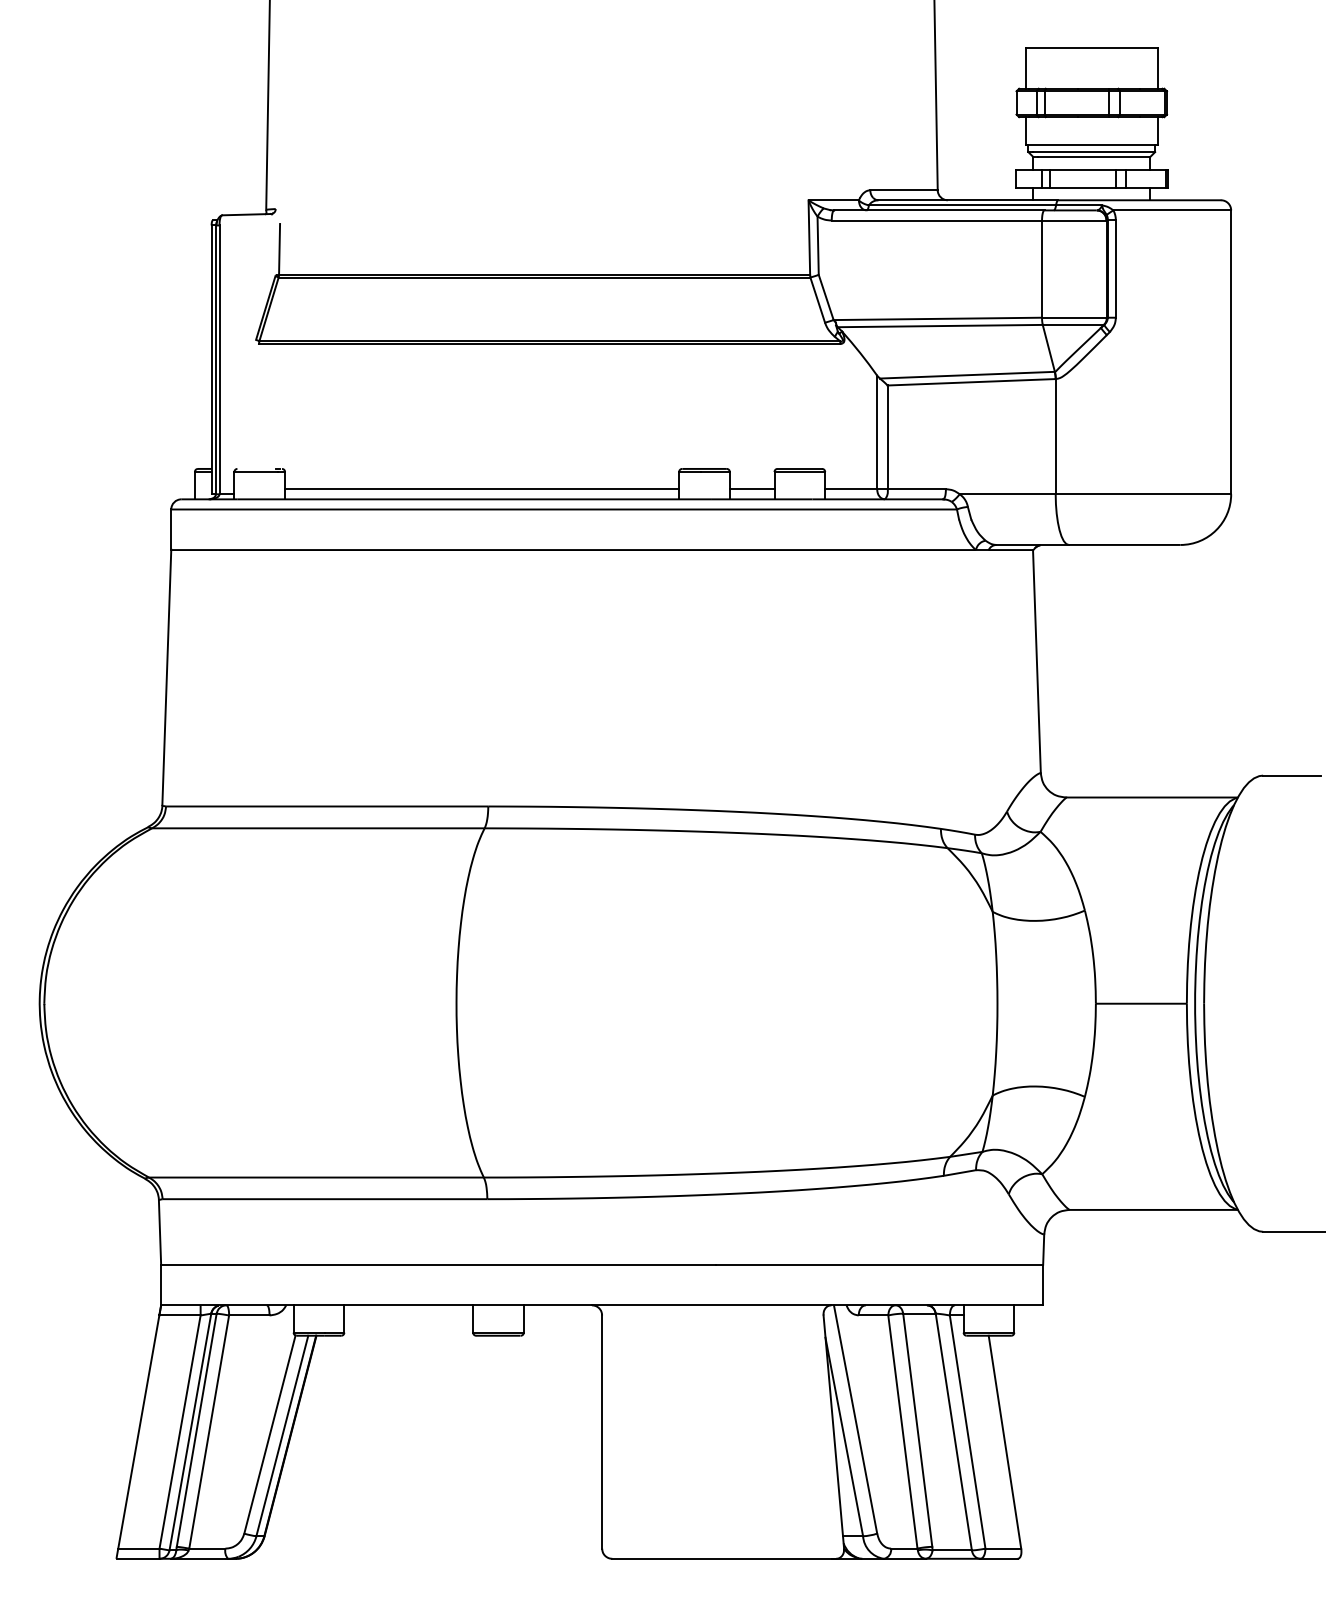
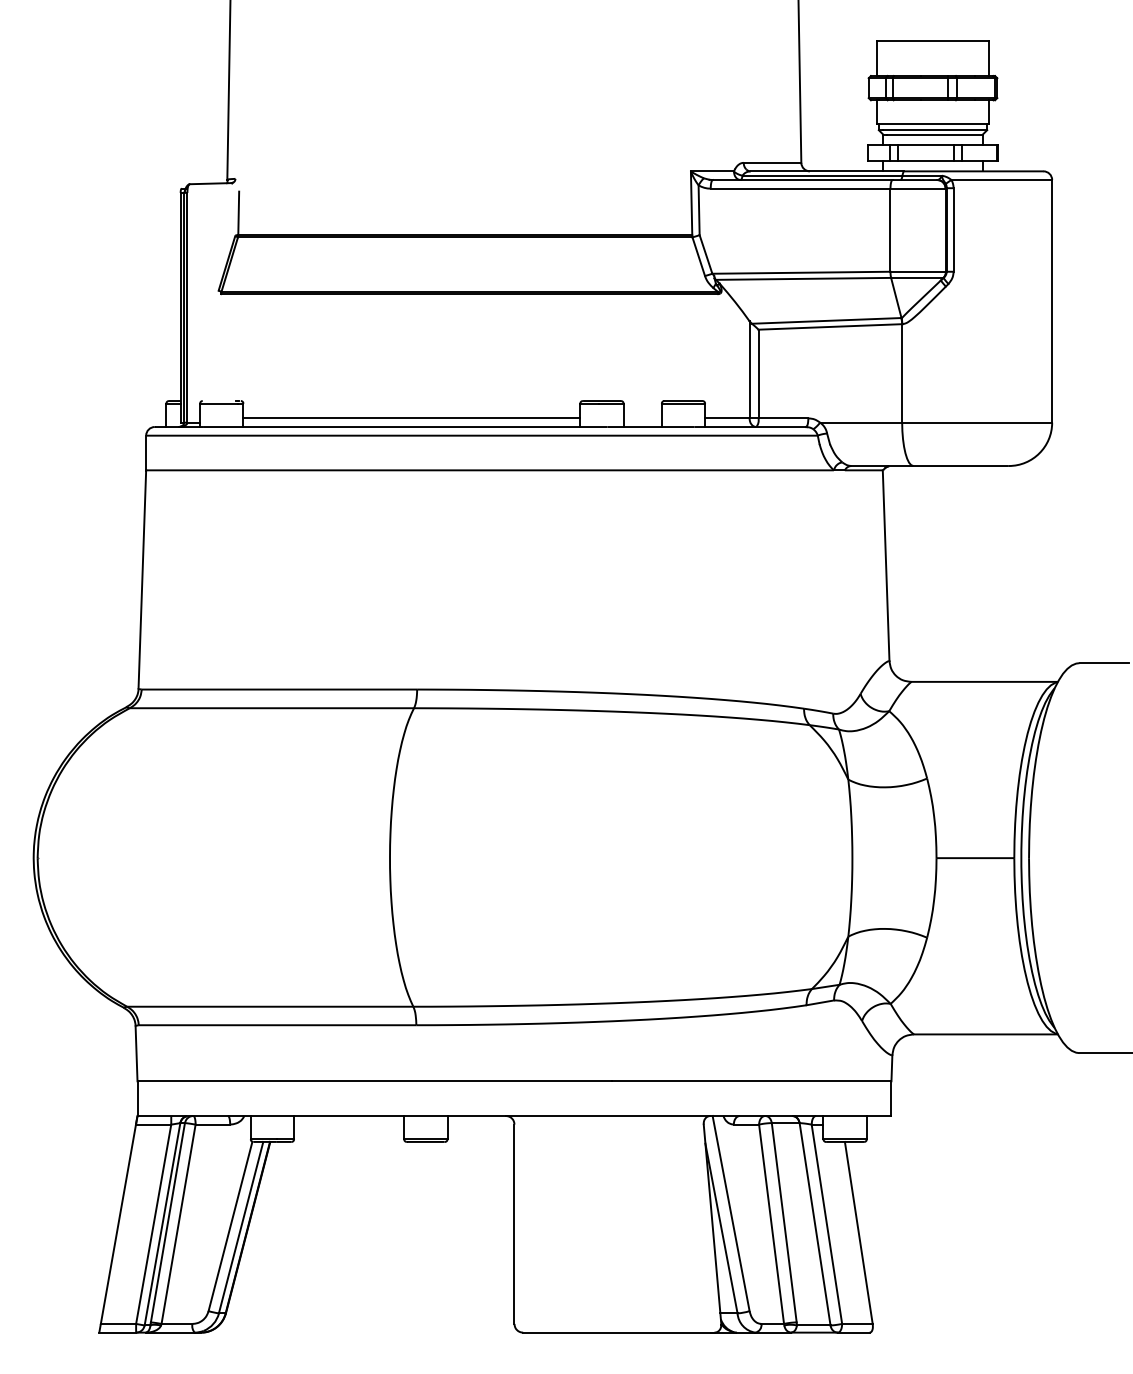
line: (751, 489) -> (642, 418), removed

